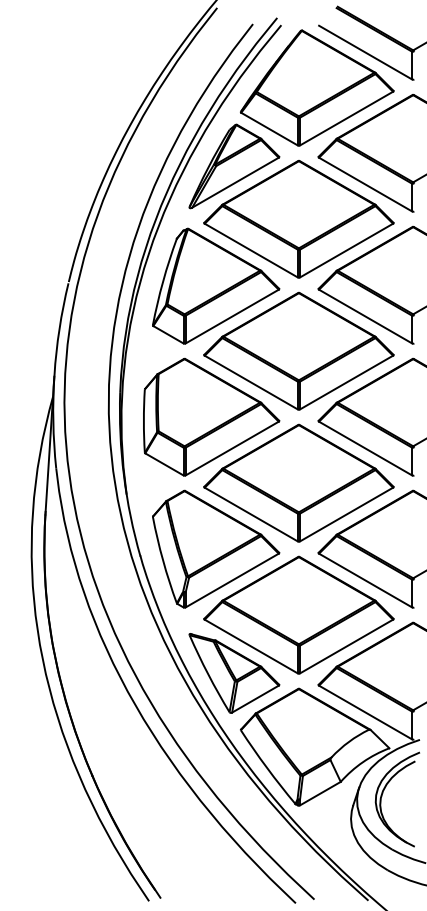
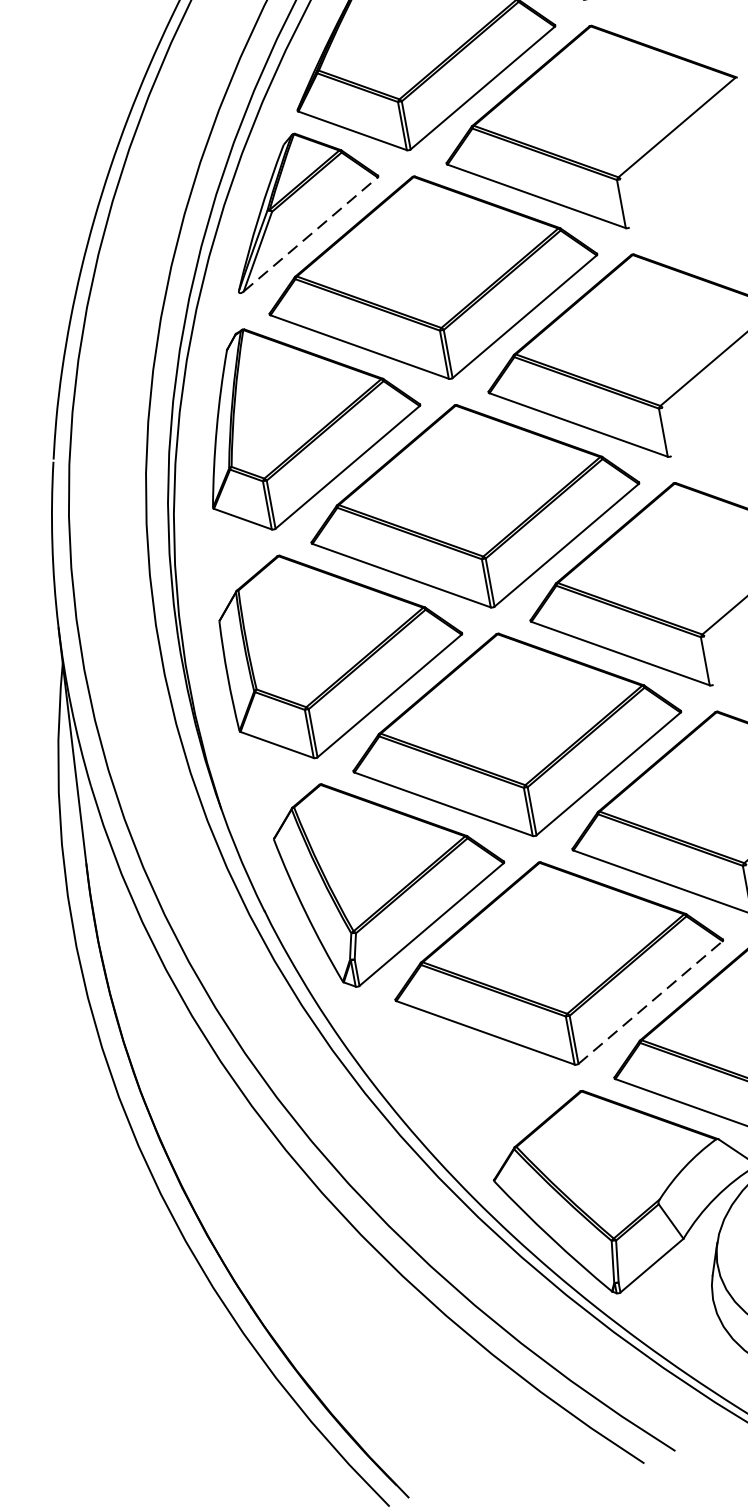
line: (235, 182) -> (310, 234), solid -> dashed
line: (346, 646) -> (650, 1002), solid -> dashed
part: (234, 673) -> (465, 1084), removed

